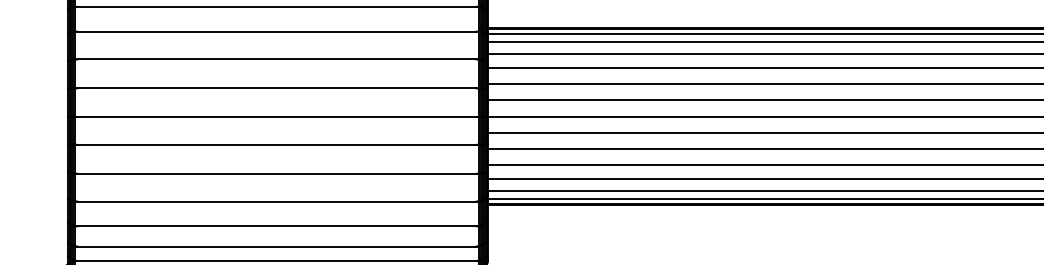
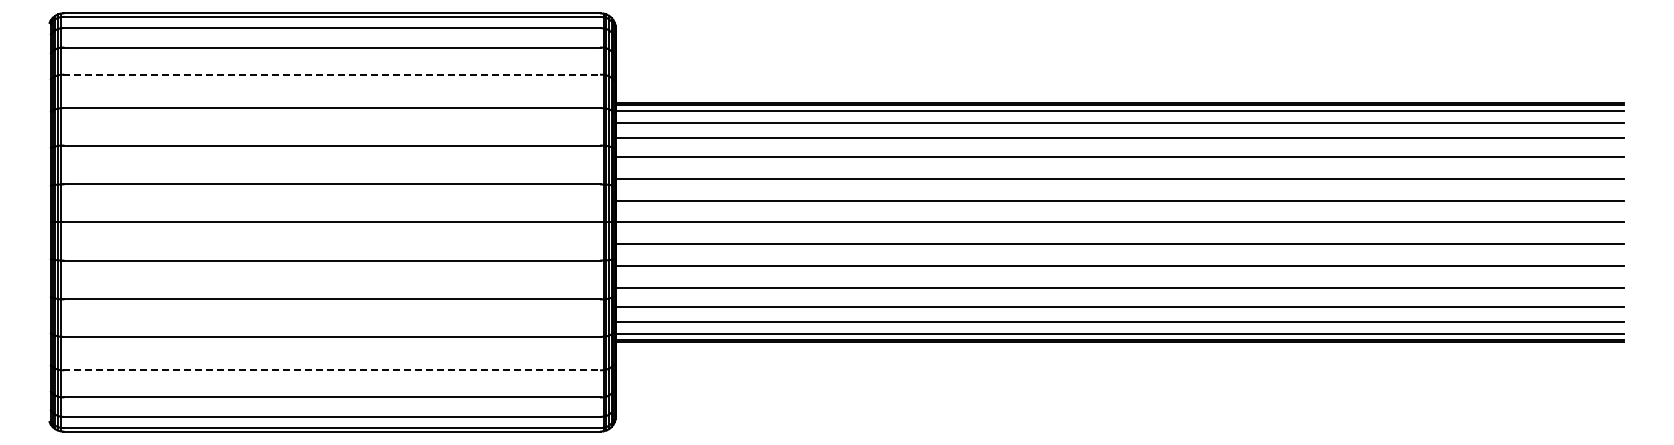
line: (277, 6) -> (332, 74), solid -> dashed
line: (277, 226) -> (332, 370), solid -> dashed

